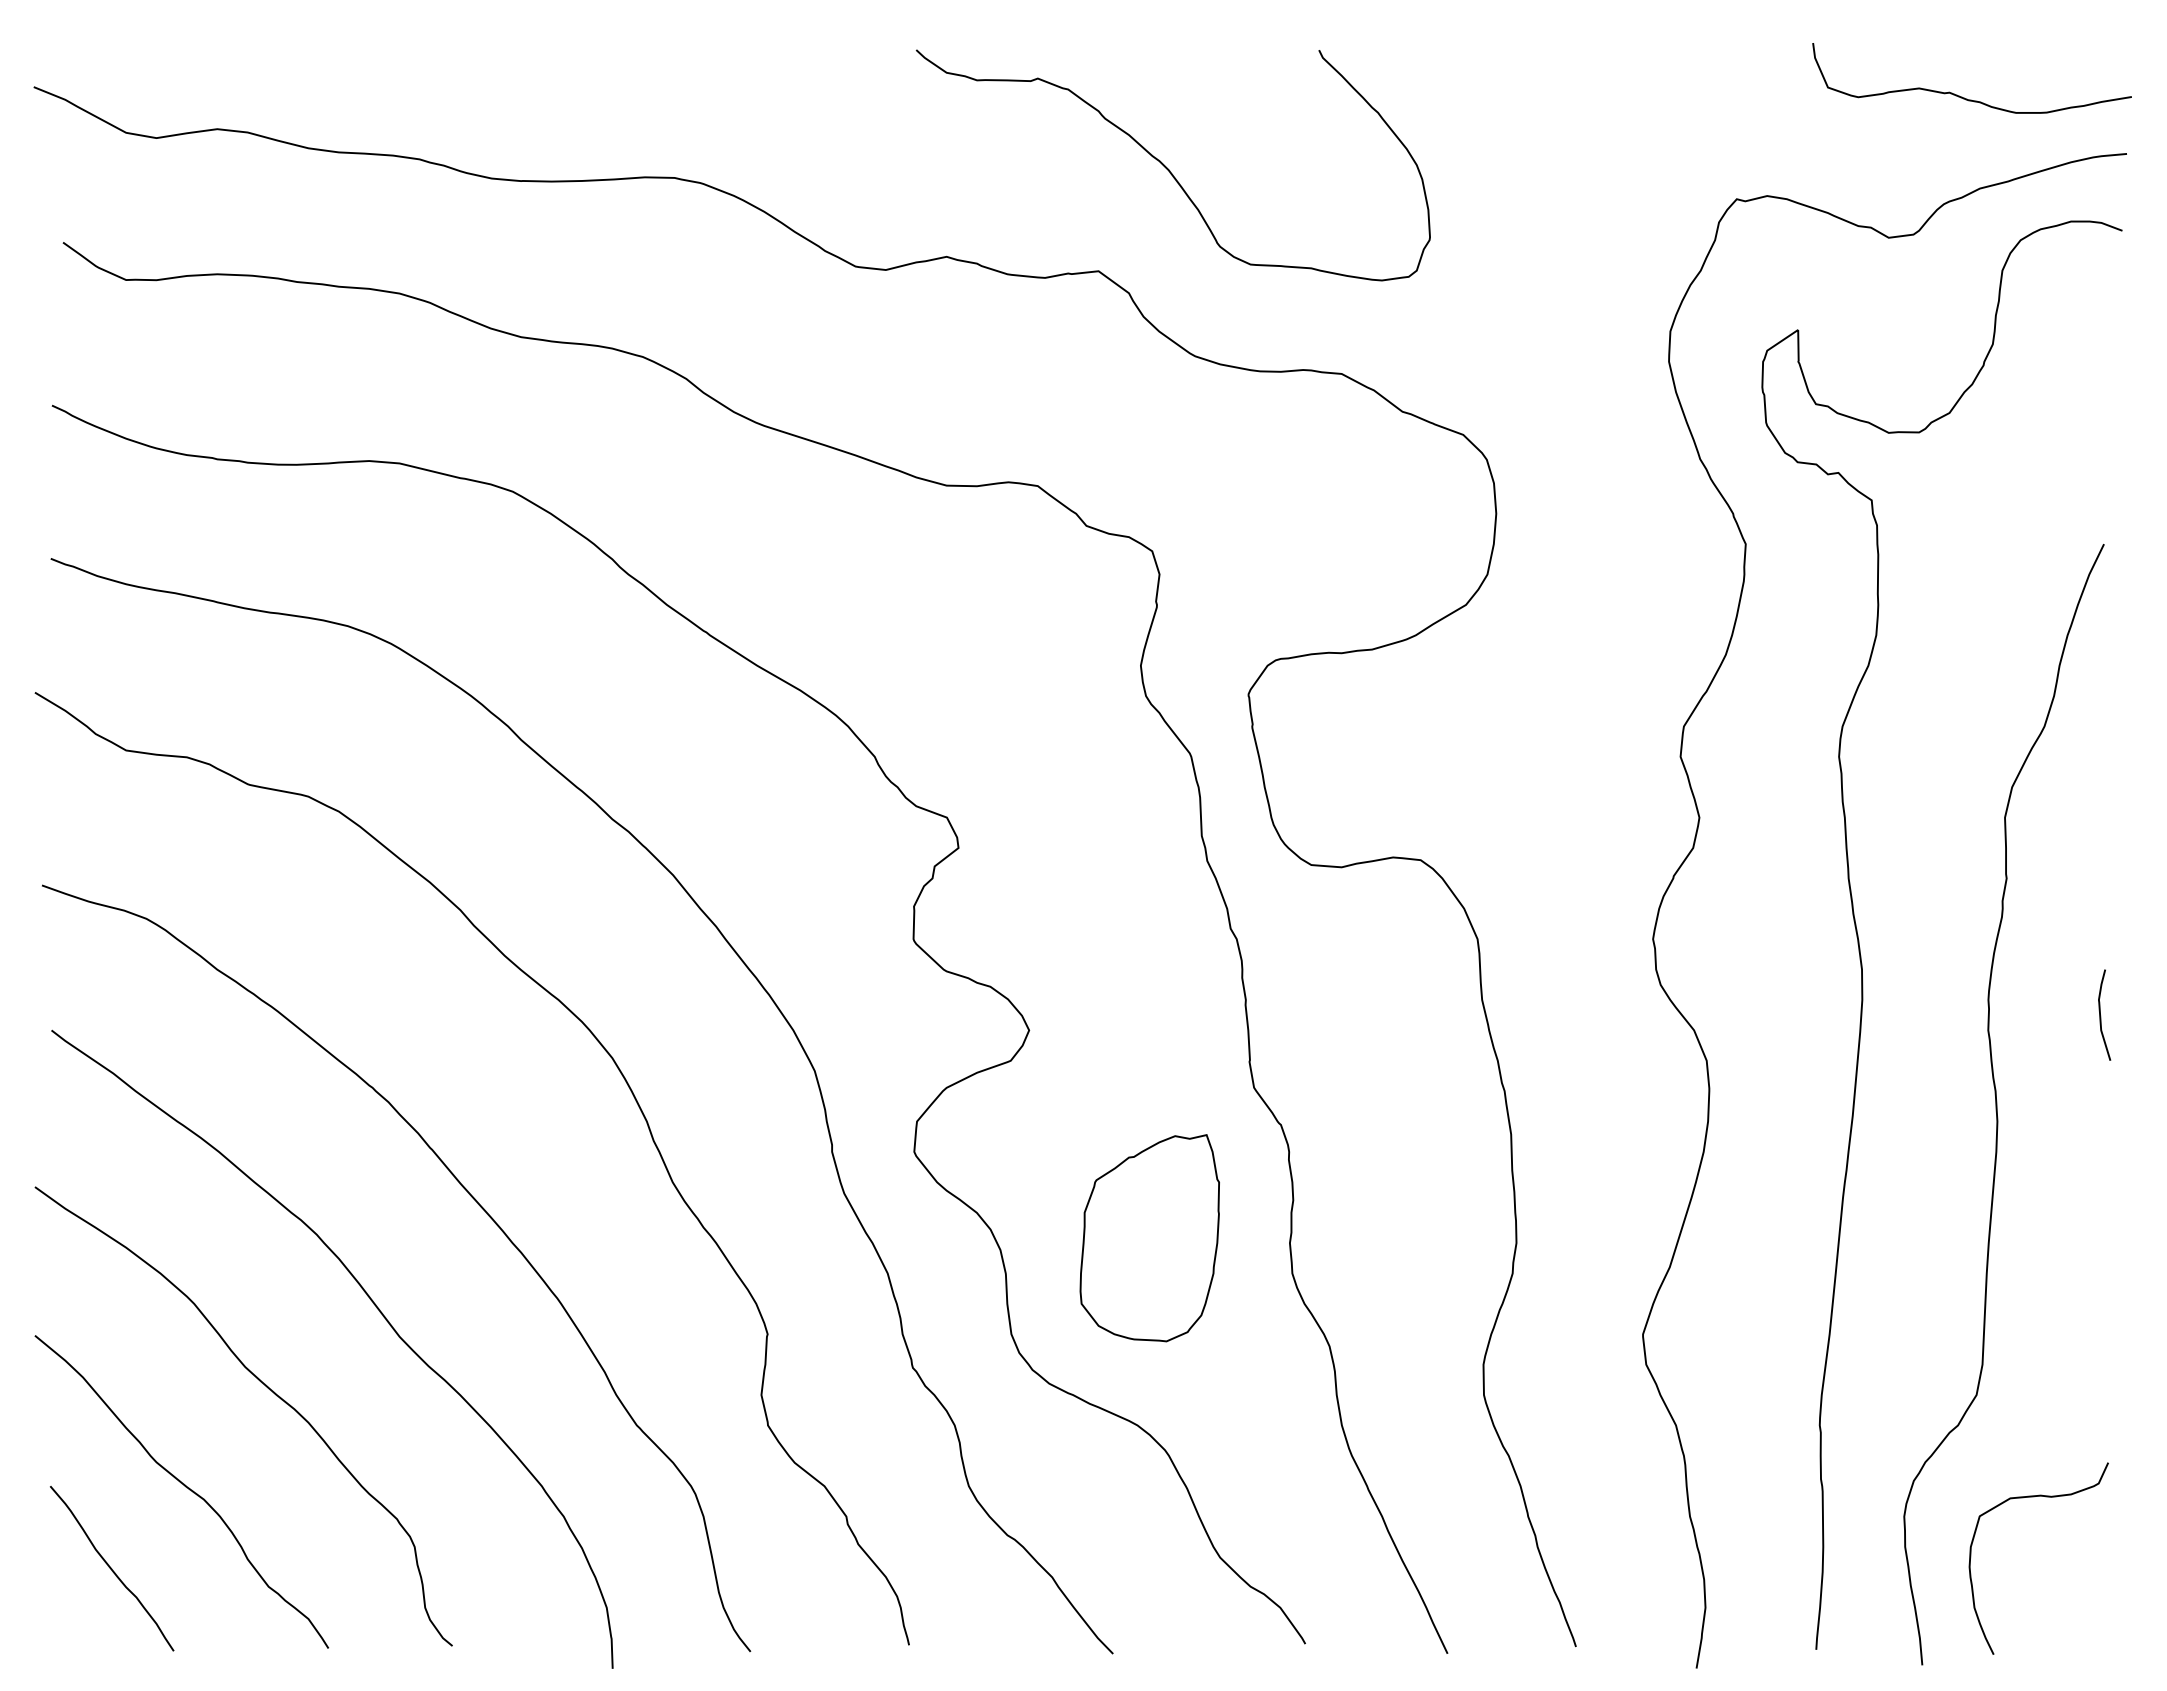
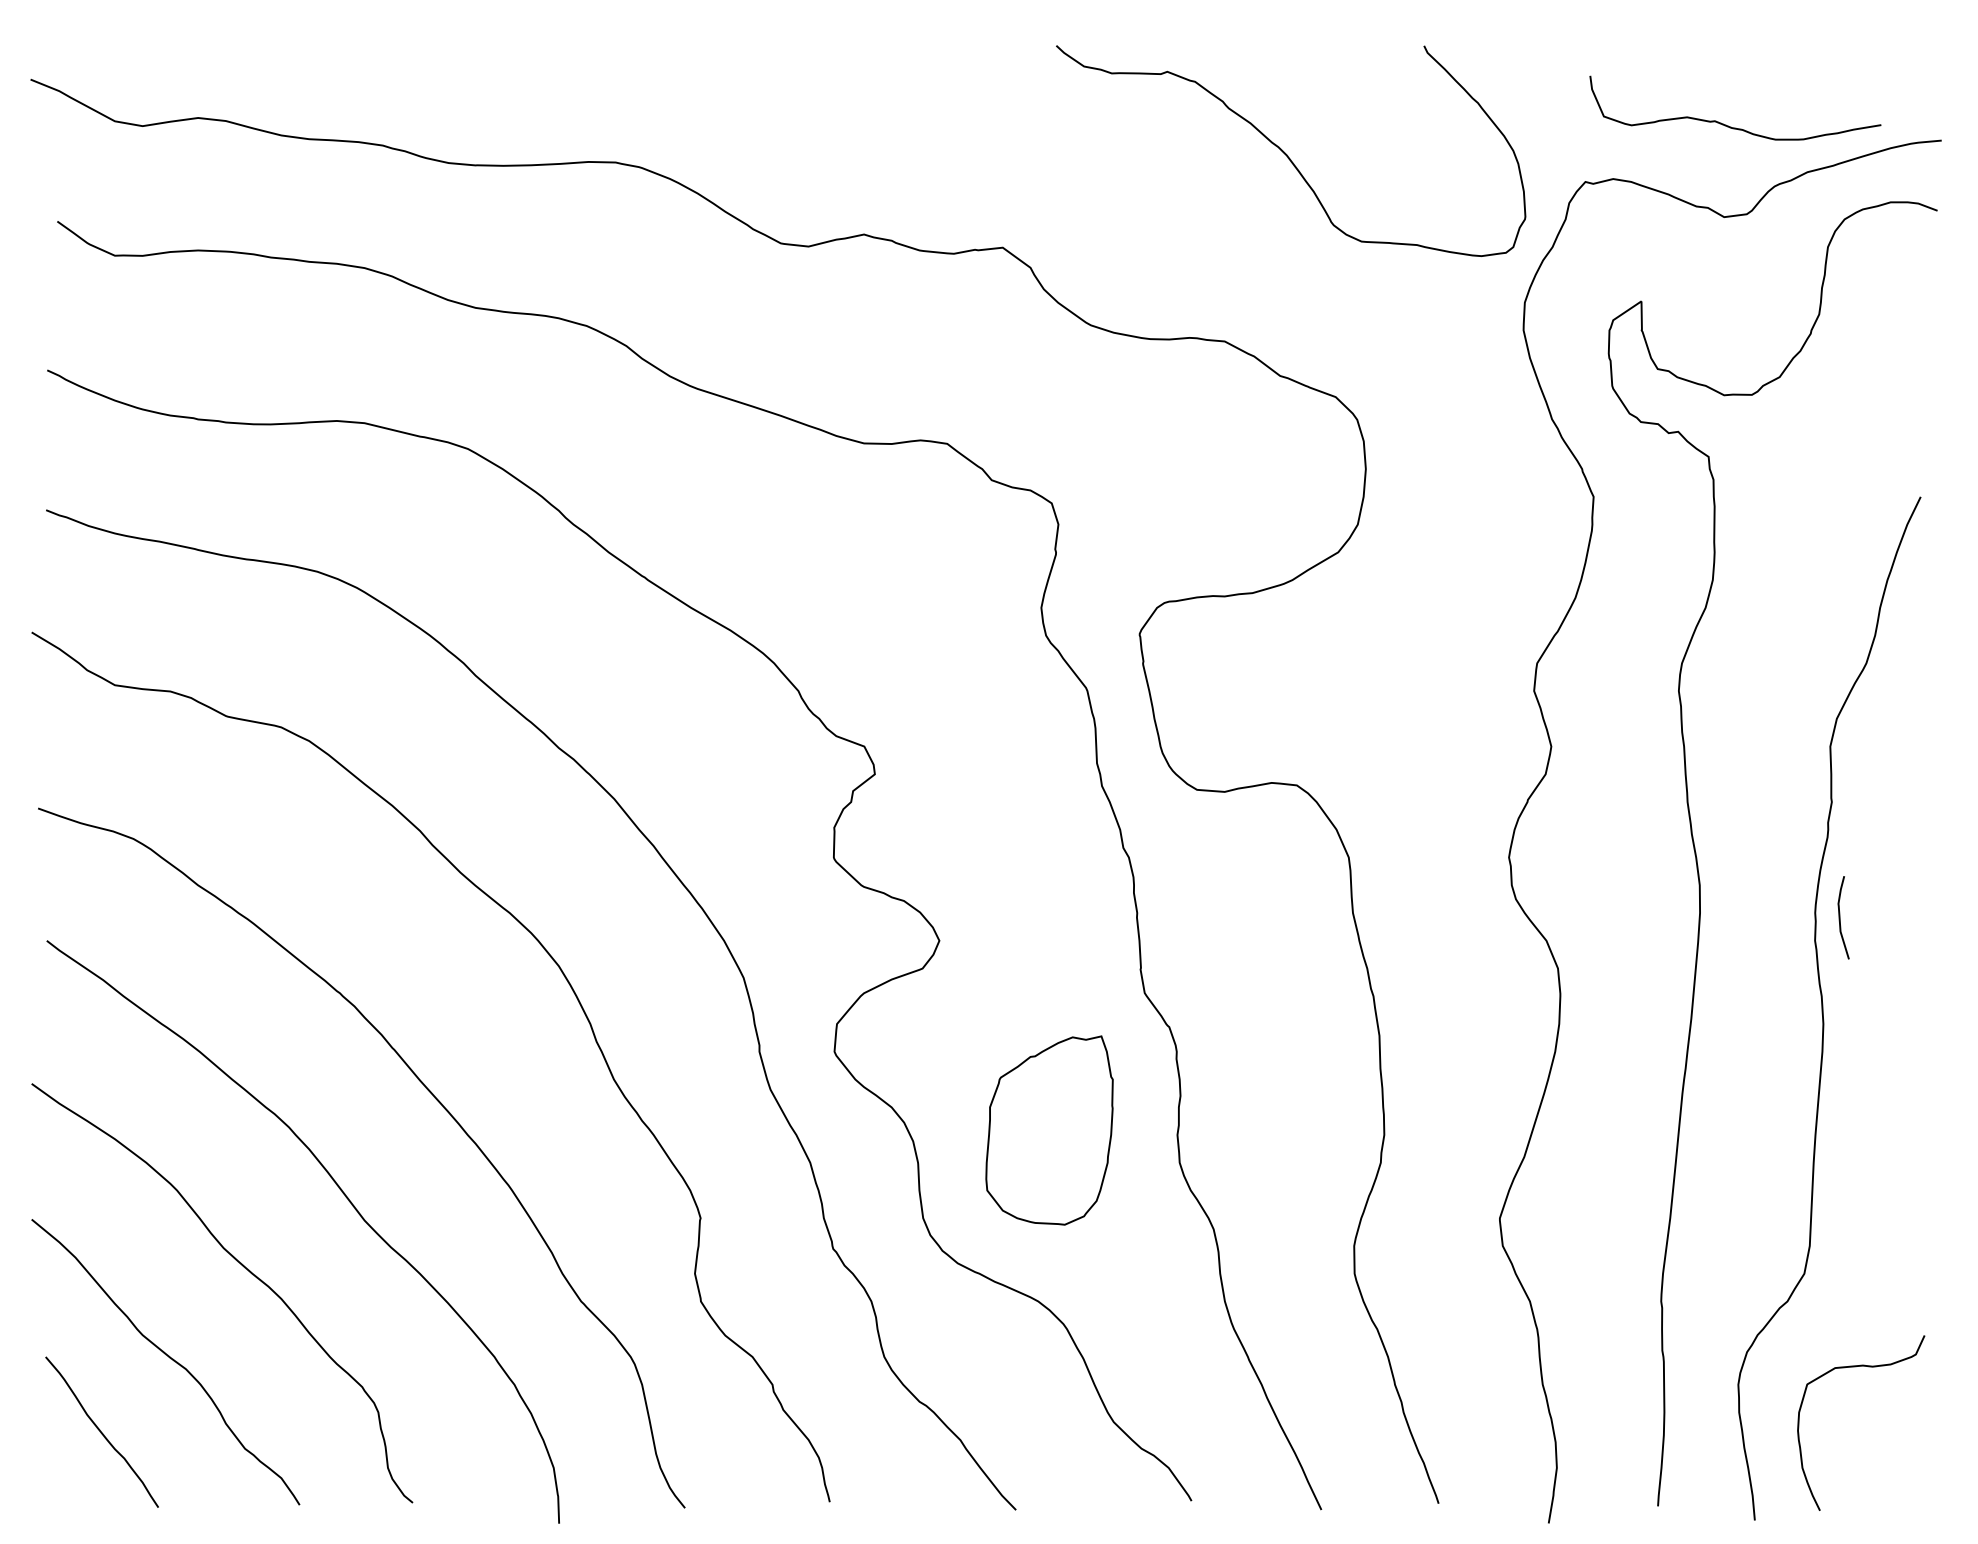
curve: (1962, 96) -> (1726, 124), moved
curve: (1168, 168) -> (1286, 153), moved
curve: (2101, 1016) -> (1840, 918), moved

